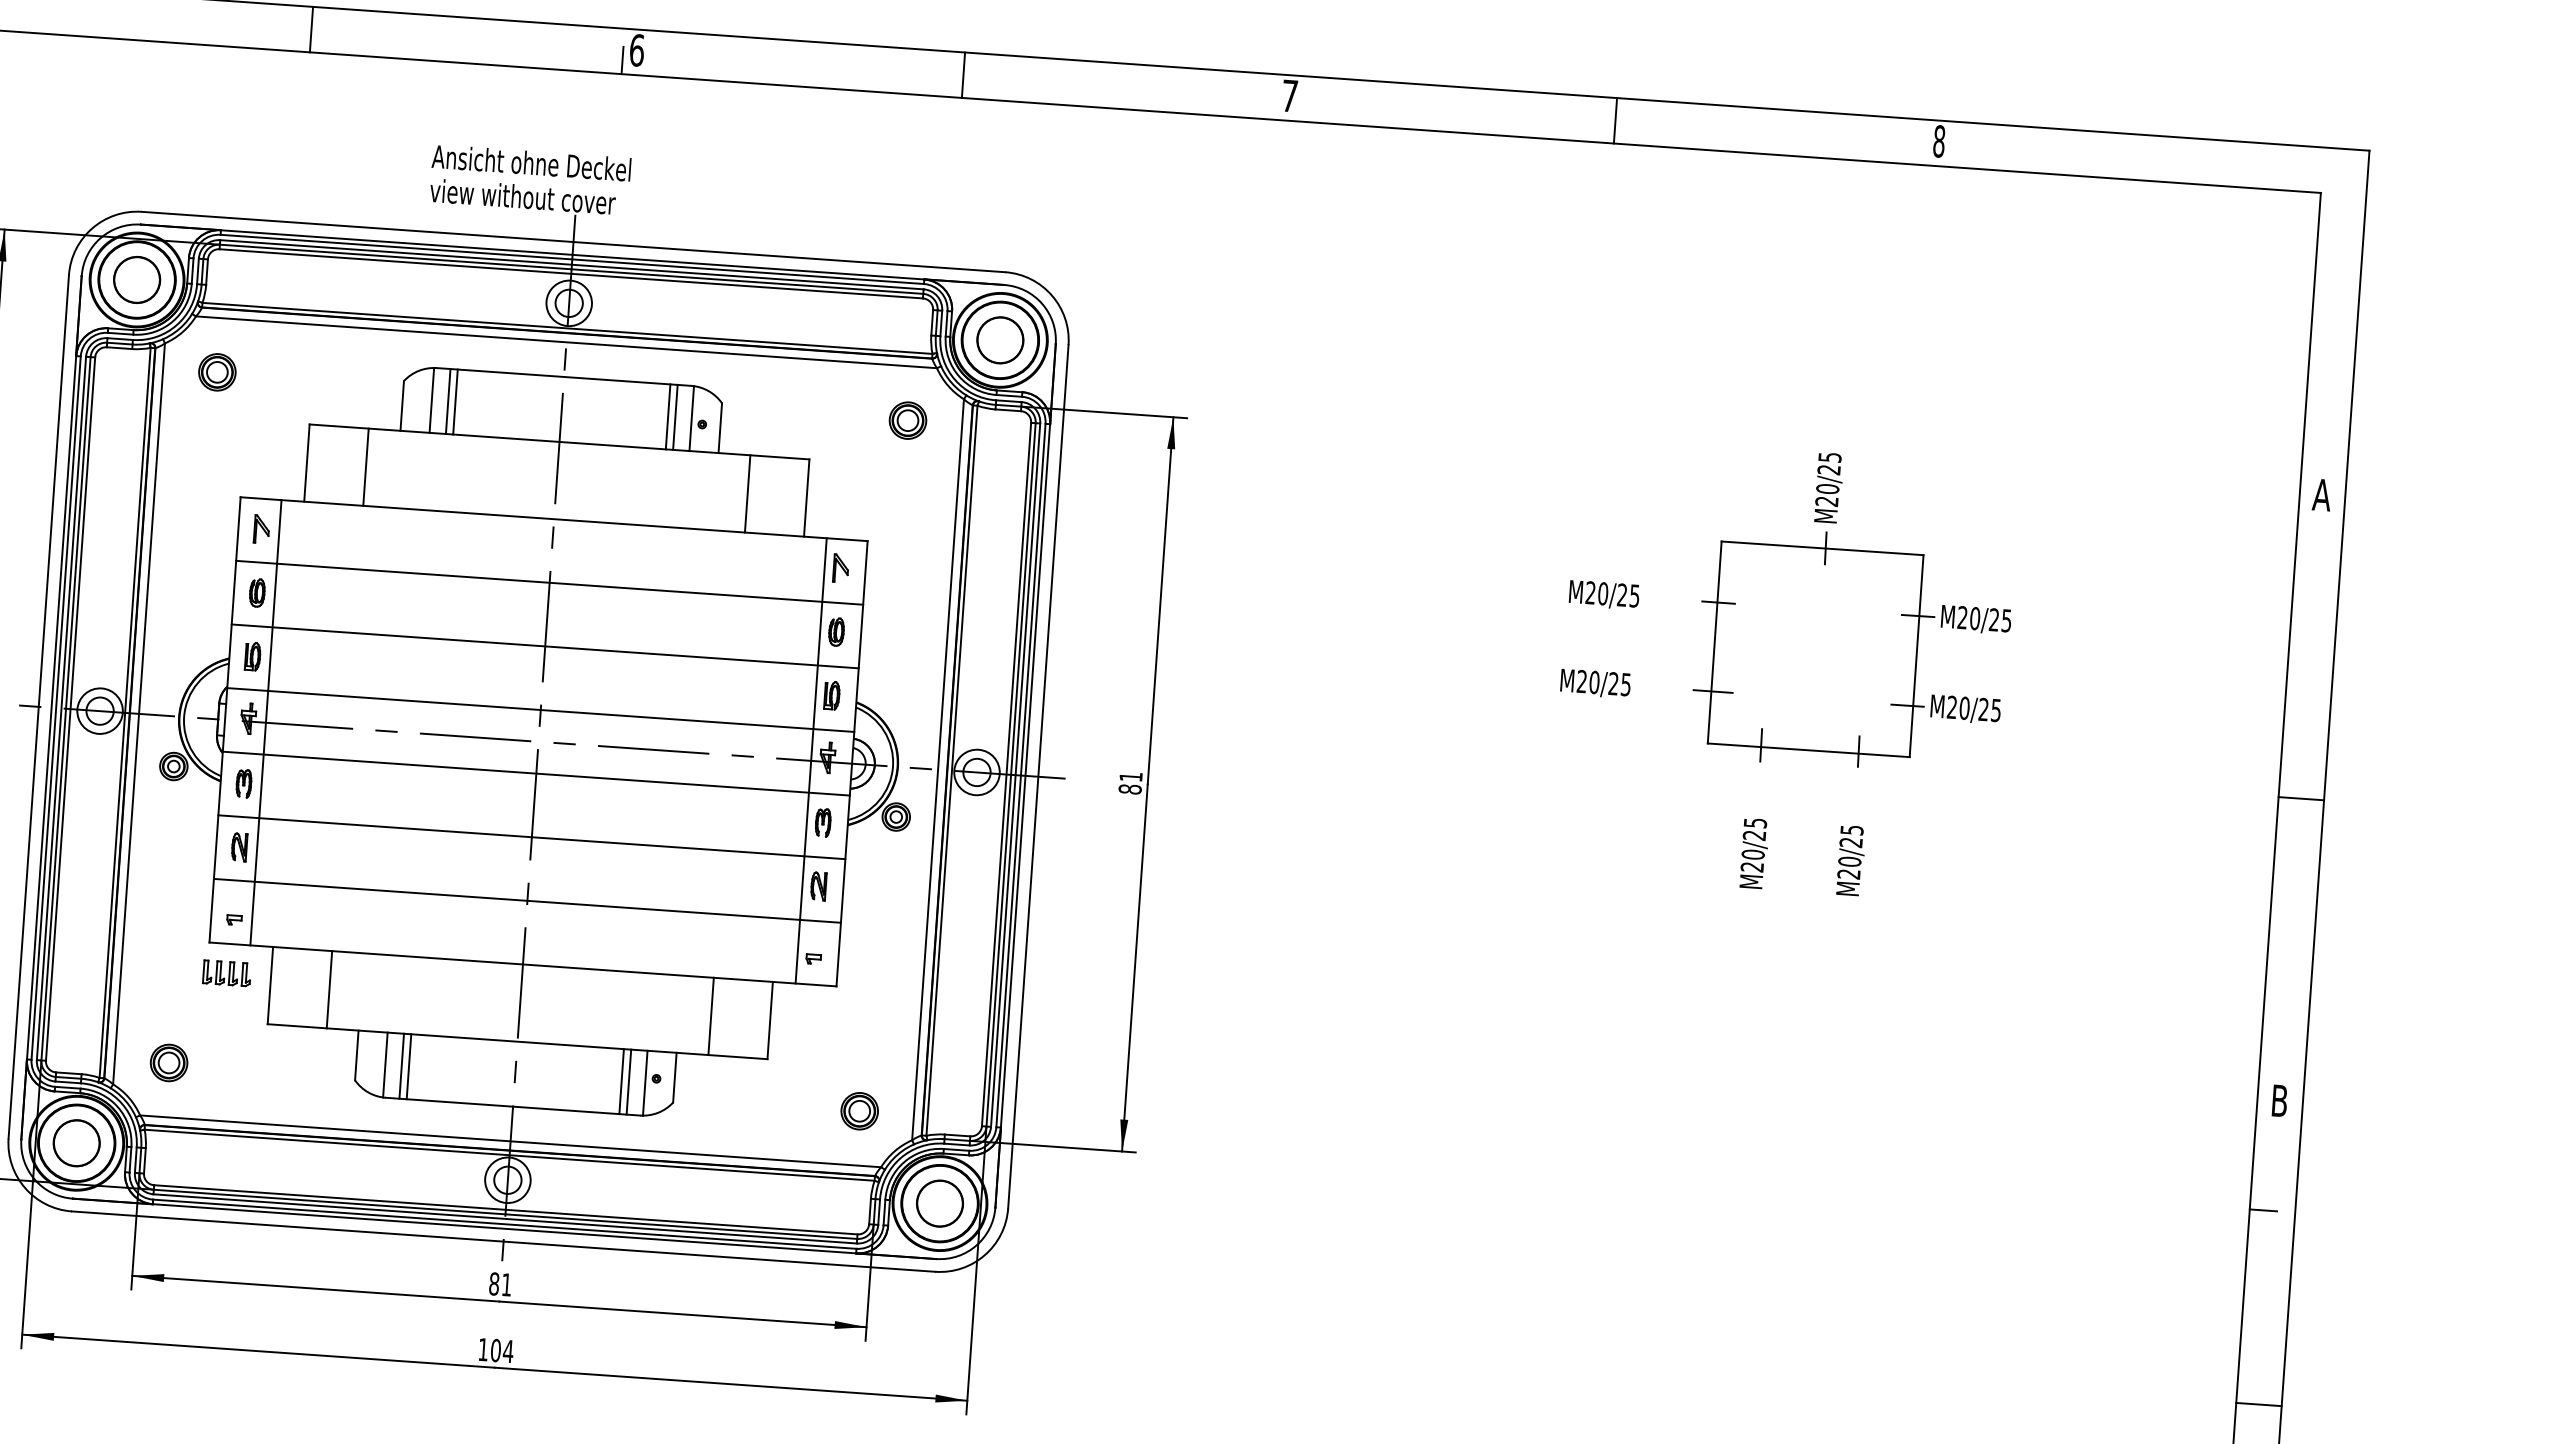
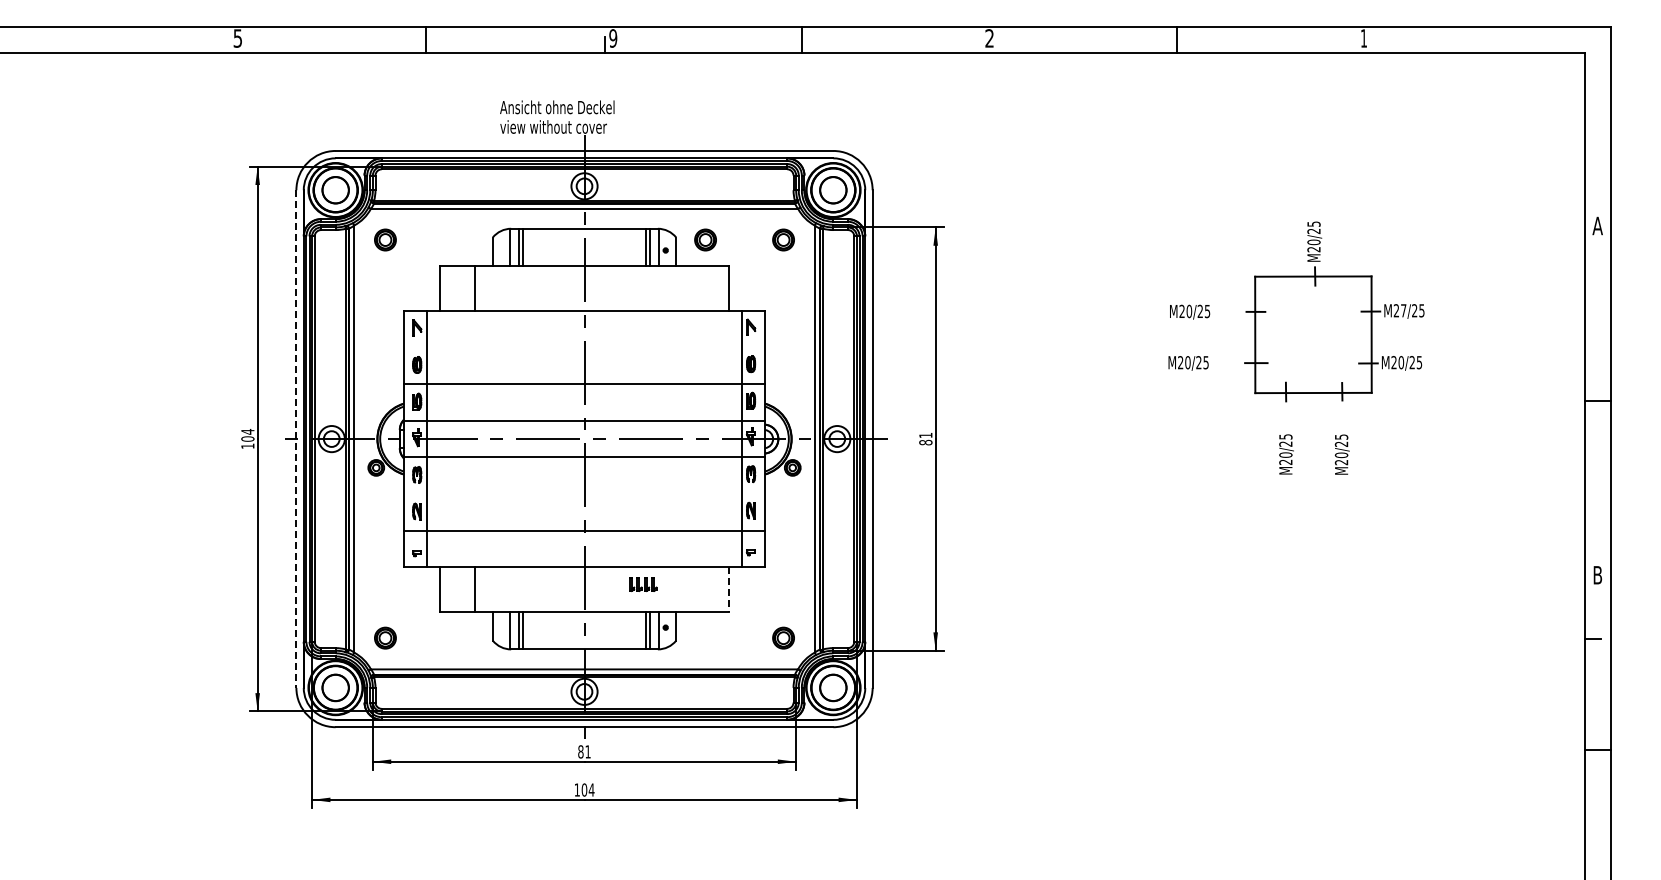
text: (637, 50) -> (613, 38), 6 -> 9
text: (1289, 96) -> (989, 38), 7 -> 2
text: (1938, 141) -> (1363, 38), 8 -> 1
part: (772, 410) -> (705, 239), added
line: (747, 493) -> (694, 288), removed
line: (549, 582) -> (584, 347), removed
text: (1974, 618) -> (1403, 310), M20/25 -> M27/25
line: (38, 707) -> (296, 439), solid -> dashed
line: (531, 837) -> (584, 494), removed
part: (227, 973) -> (643, 584), moved
line: (711, 1016) -> (694, 589), removed
line: (769, 1021) -> (728, 590), solid -> dashed

